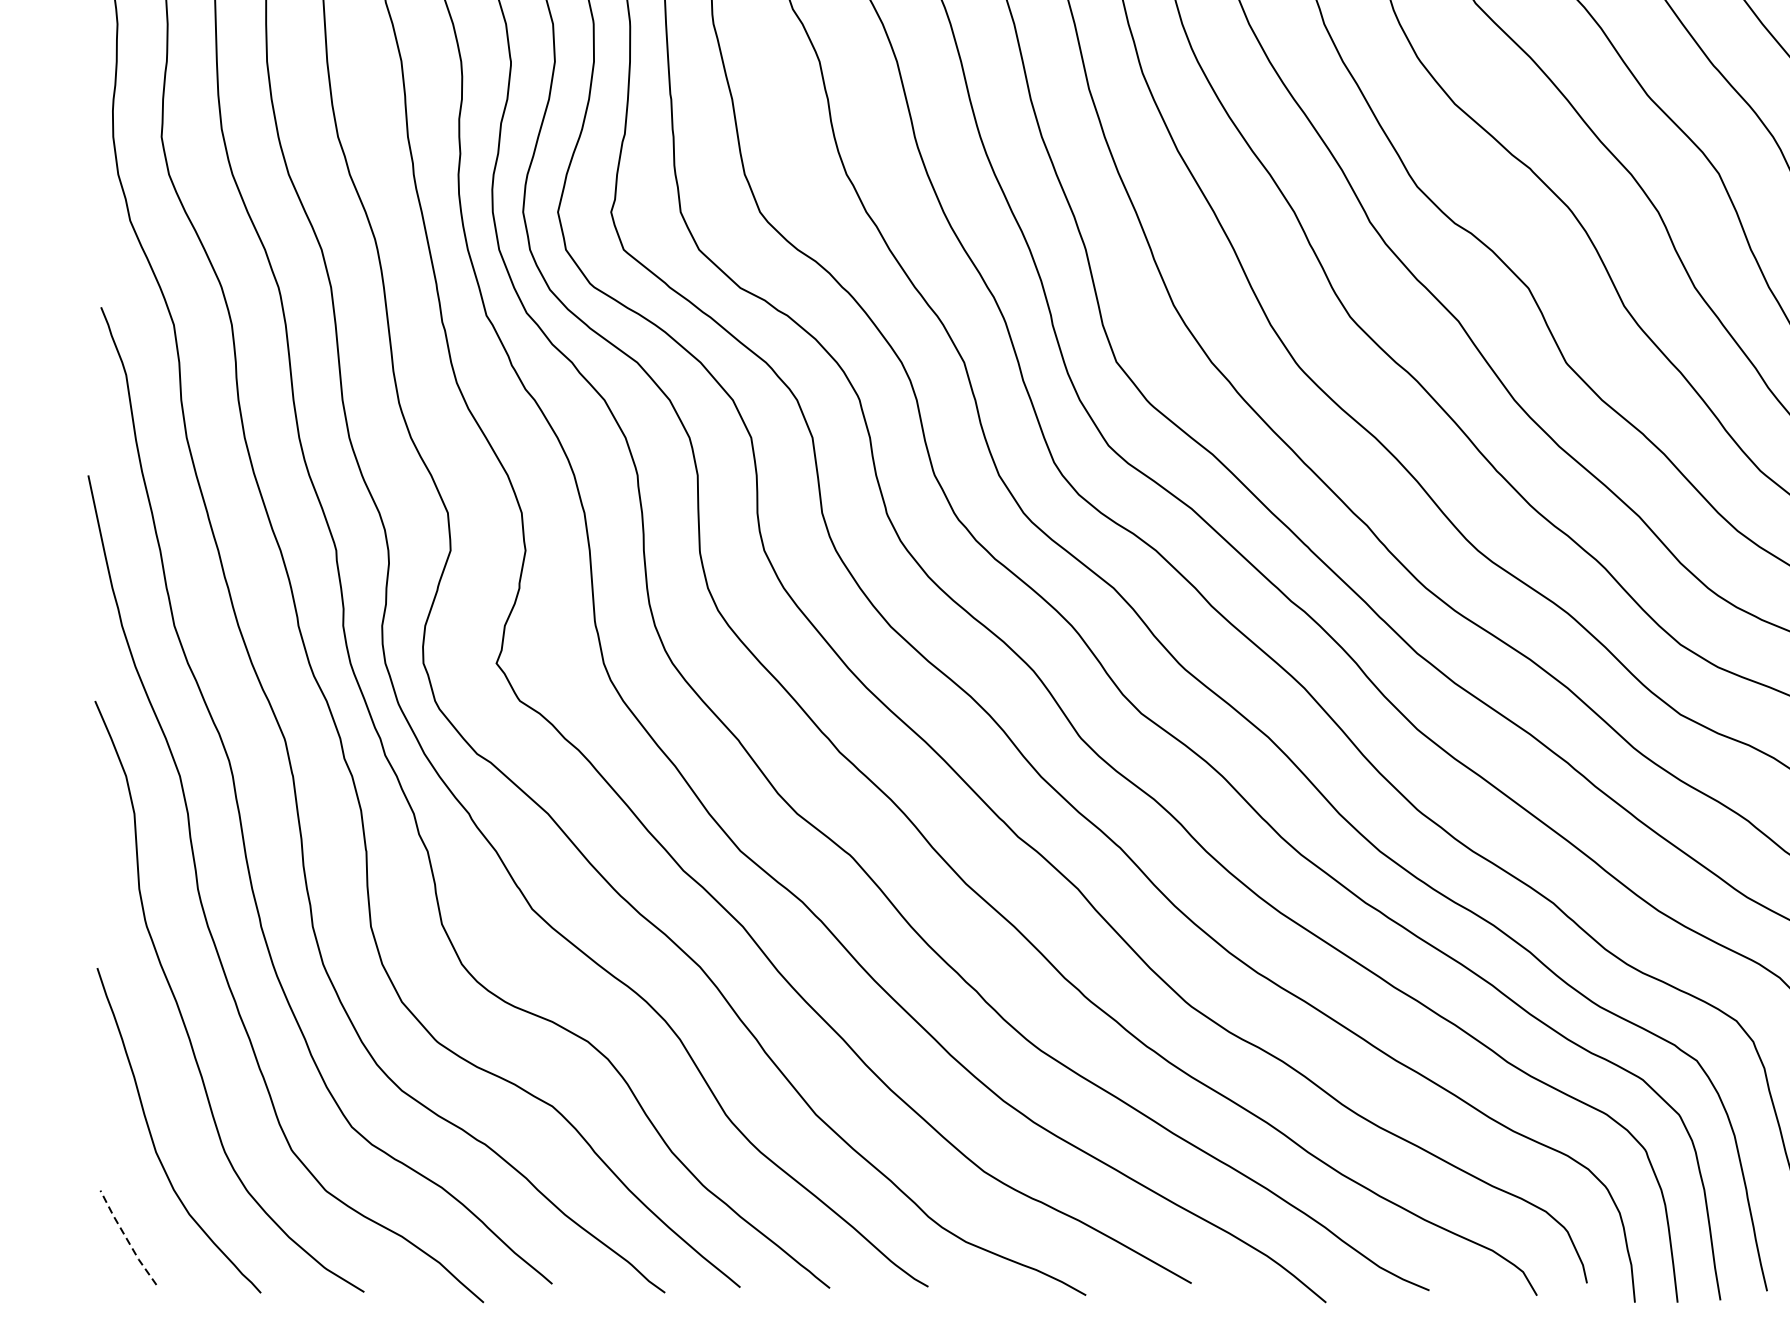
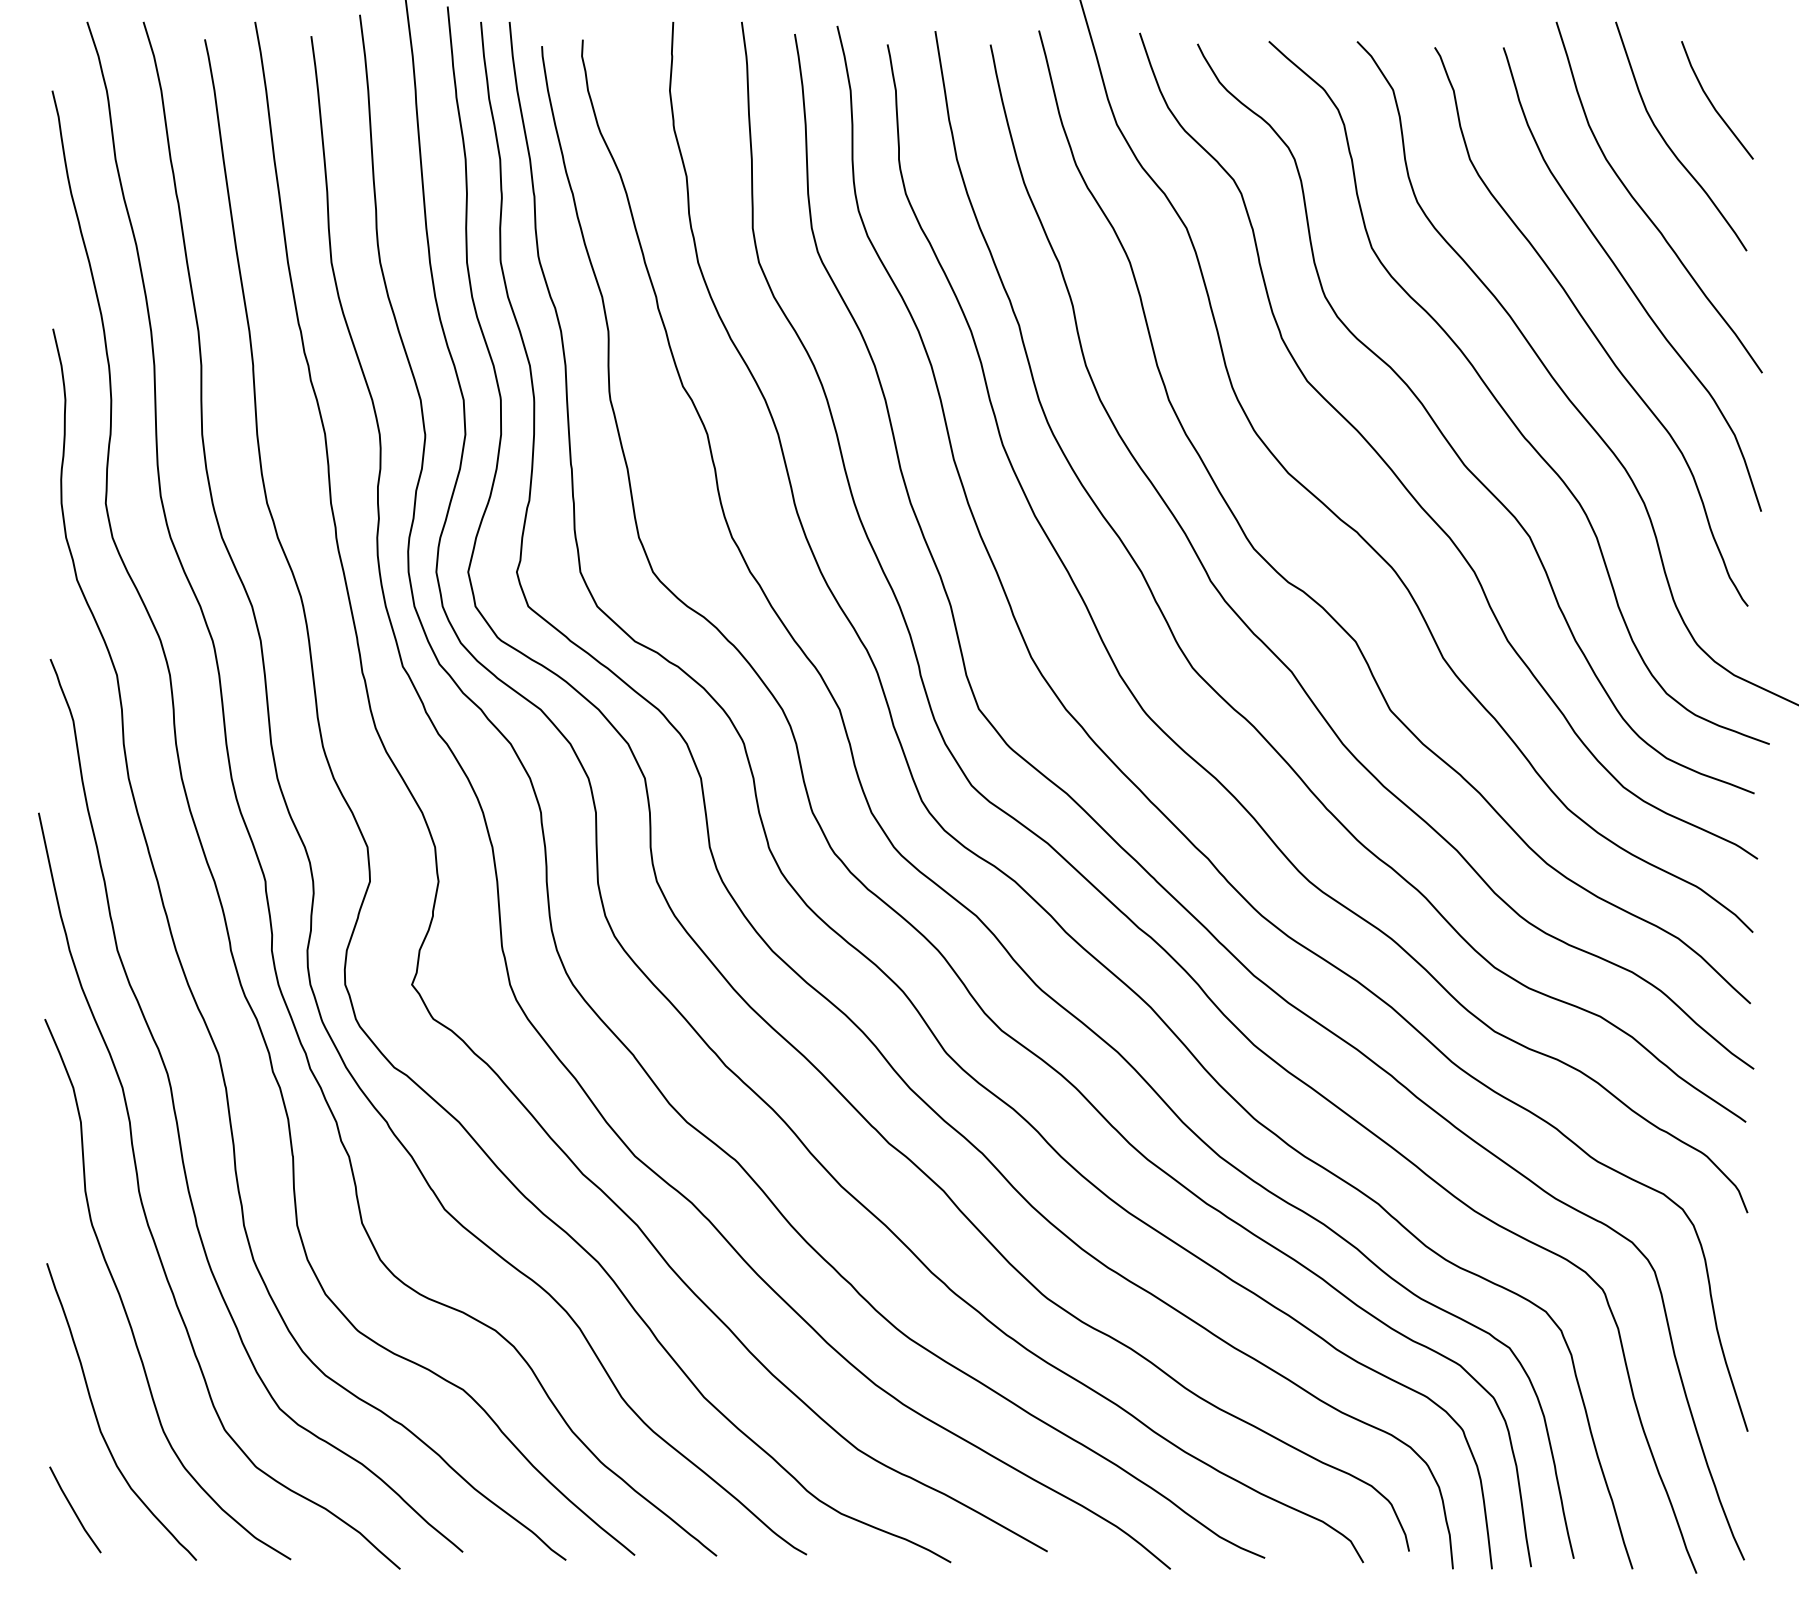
line: (126, 1238) -> (73, 1510), dashed -> solid

